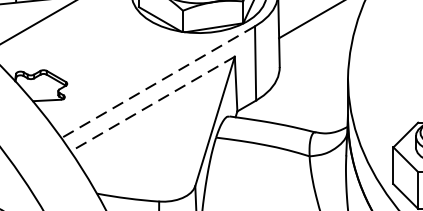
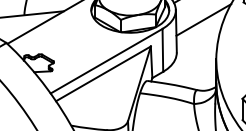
line: (158, 82) -> (106, 61), dashed -> solid
line: (152, 103) -> (103, 73), dashed -> solid

